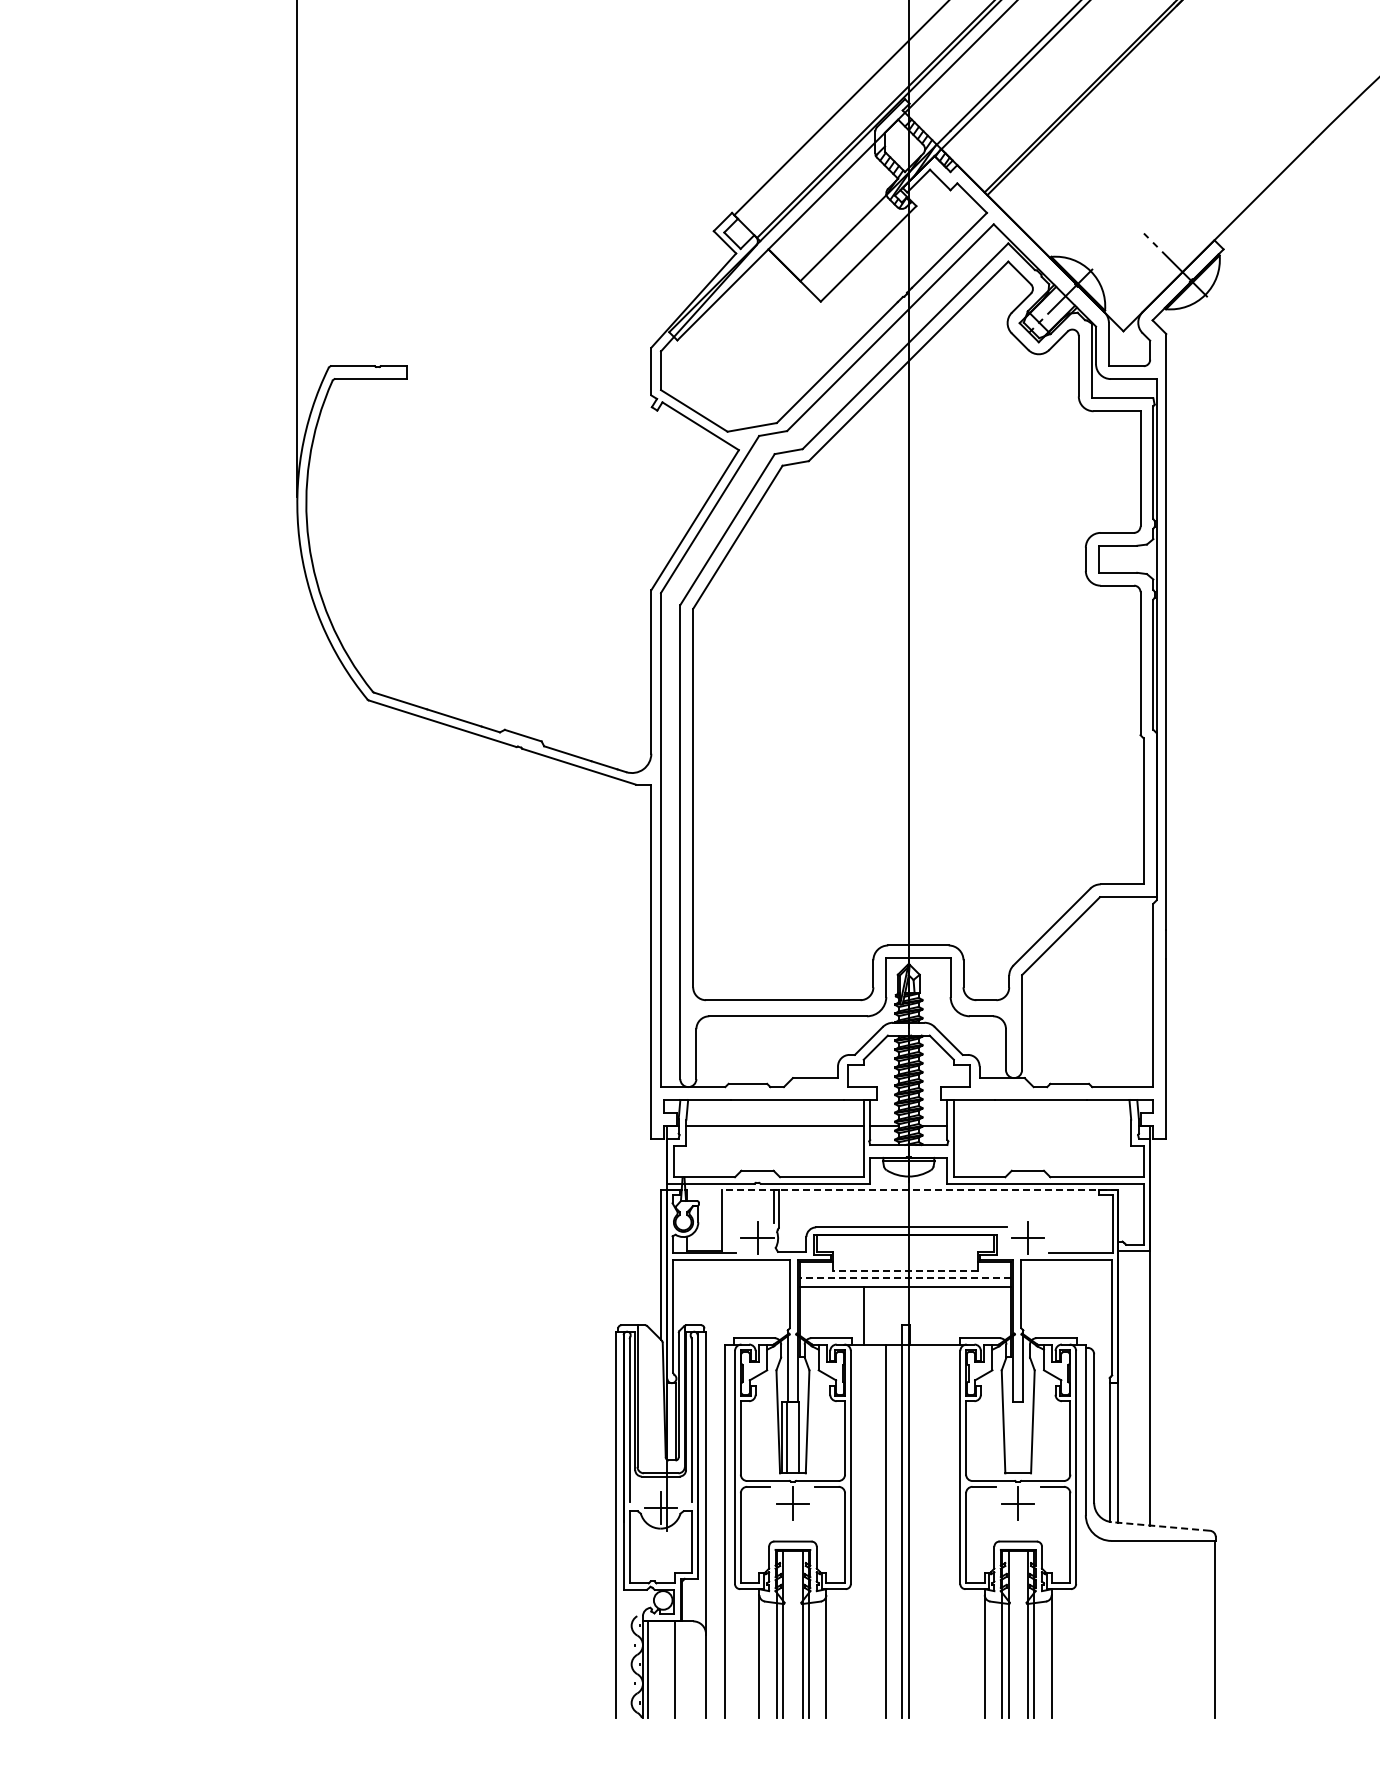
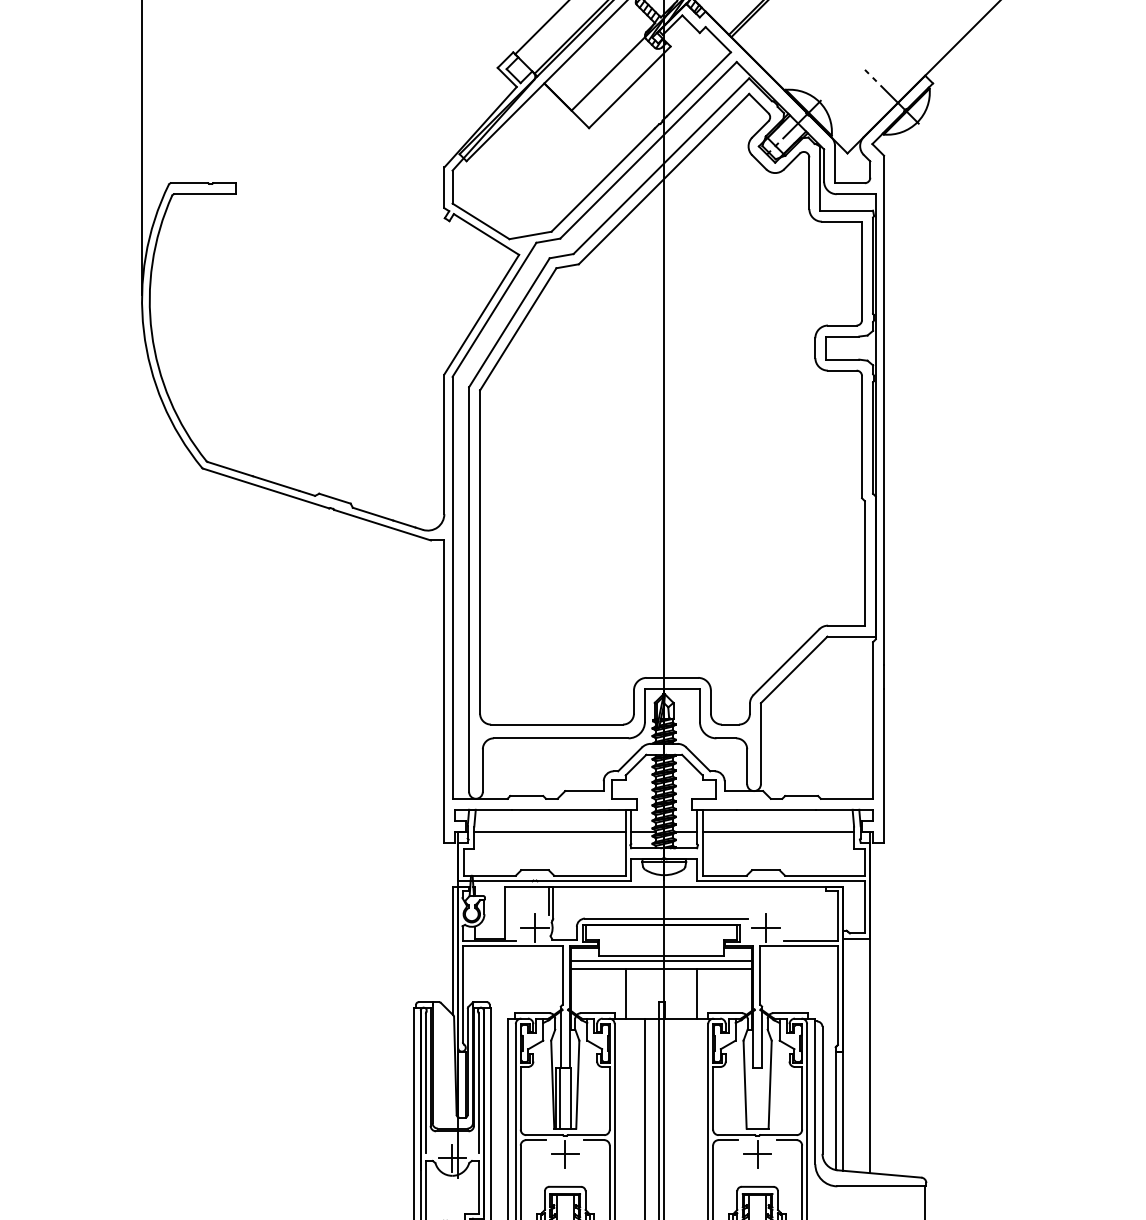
line: (1042, 1125) -> (778, 831), added
line: (920, 1190) -> (674, 887), dashed -> solid
line: (905, 1271) -> (661, 956), dashed -> solid
line: (905, 1277) -> (661, 961), dashed -> solid
line: (946, 1315) -> (696, 993), added
line: (1160, 1526) -> (879, 1174), dashed -> solid

